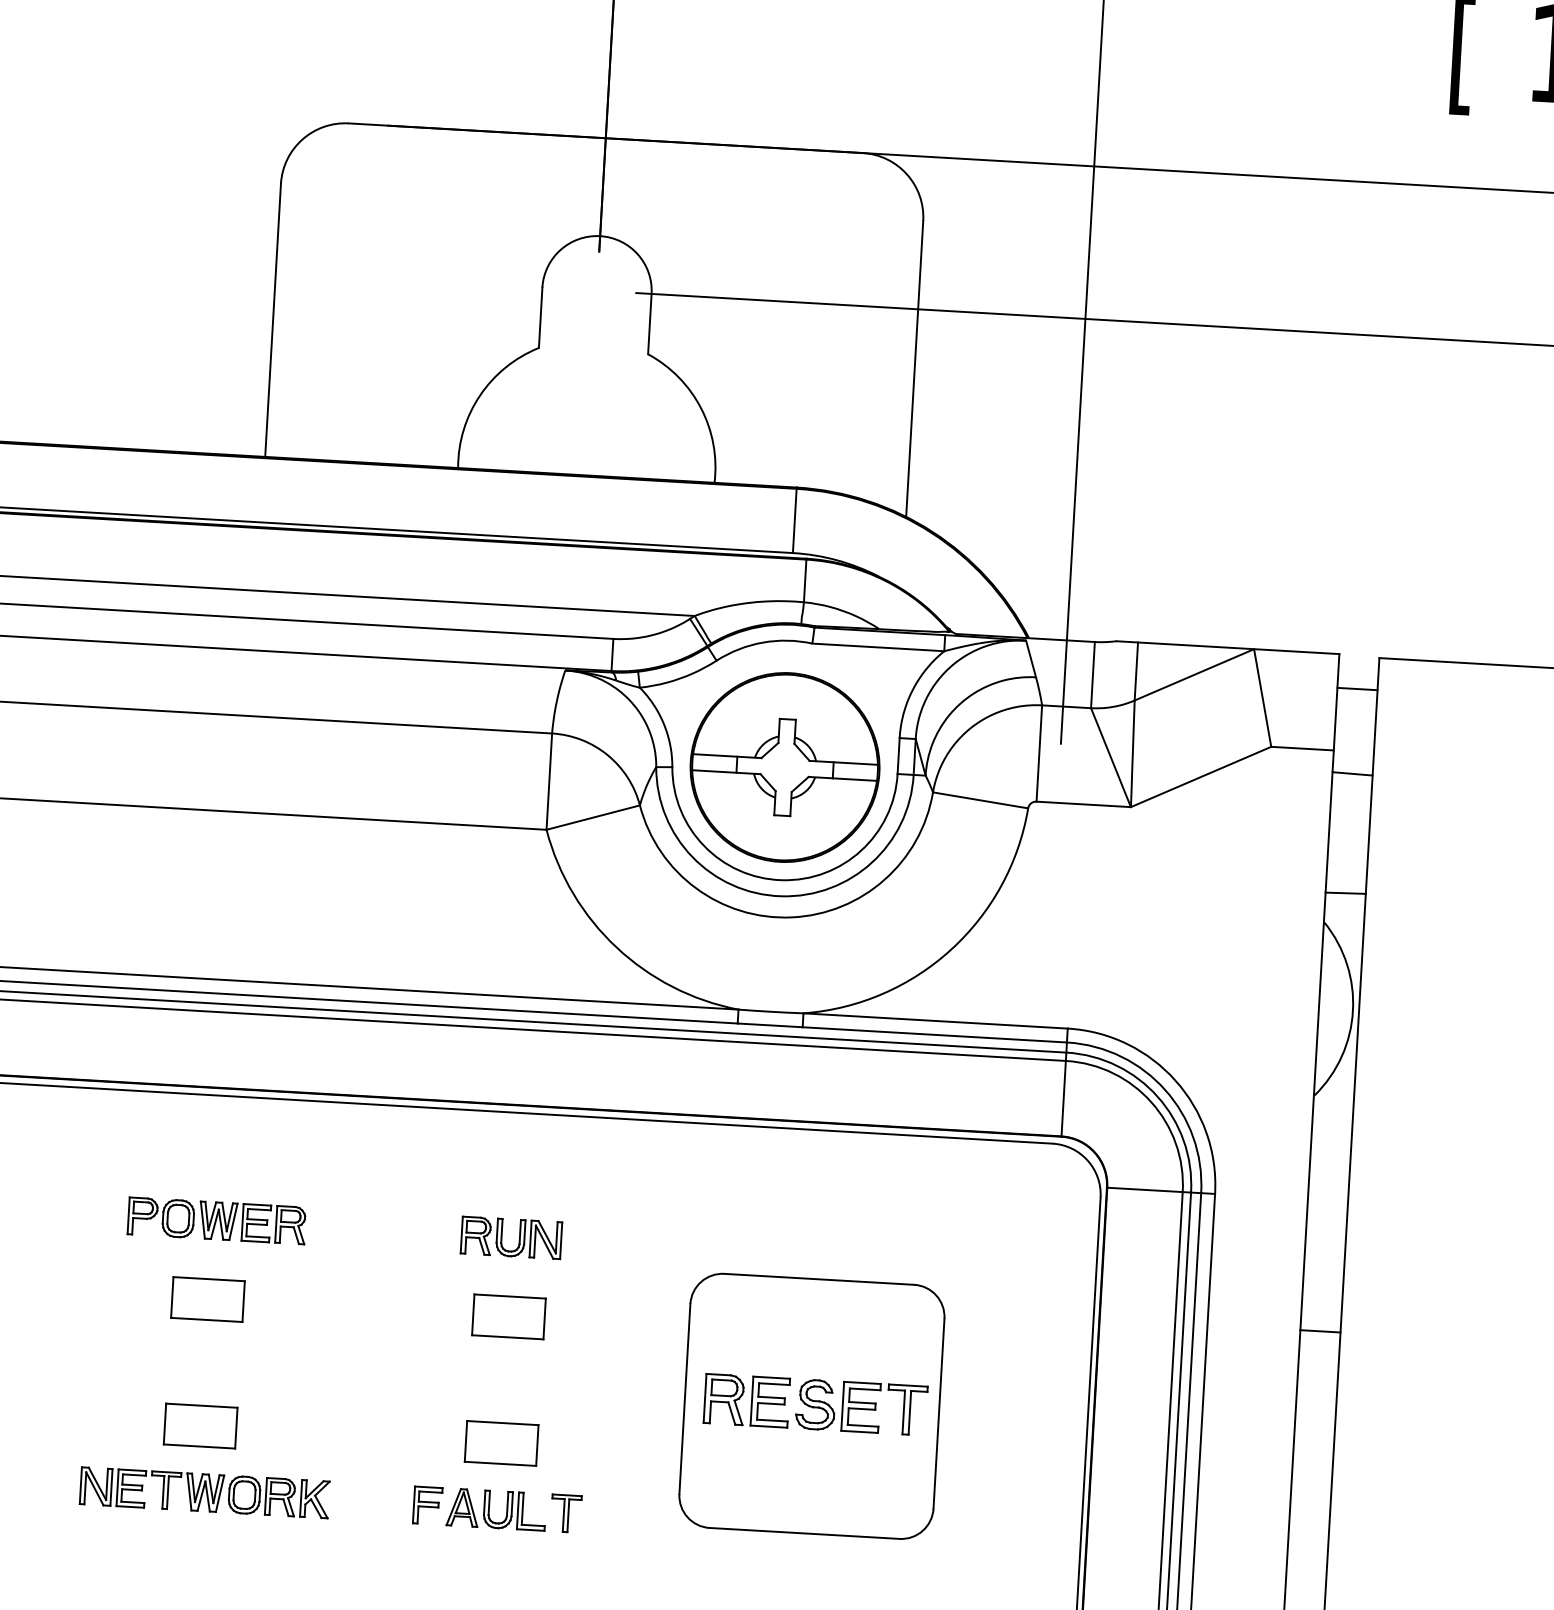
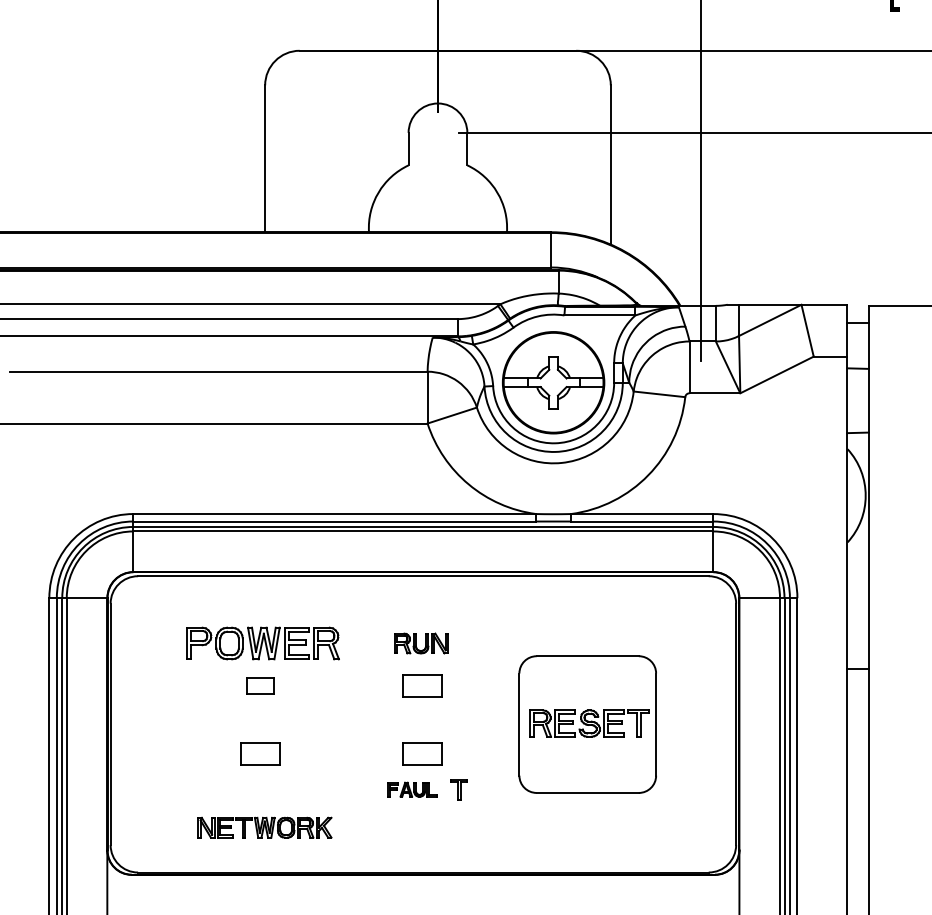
part: (216, 1220) -> (262, 643), size x1.6
part: (207, 1298) -> (260, 685), size x0.7
part: (204, 1492) -> (264, 827), moved
part: (479, 1508) -> (412, 789), size x0.7

